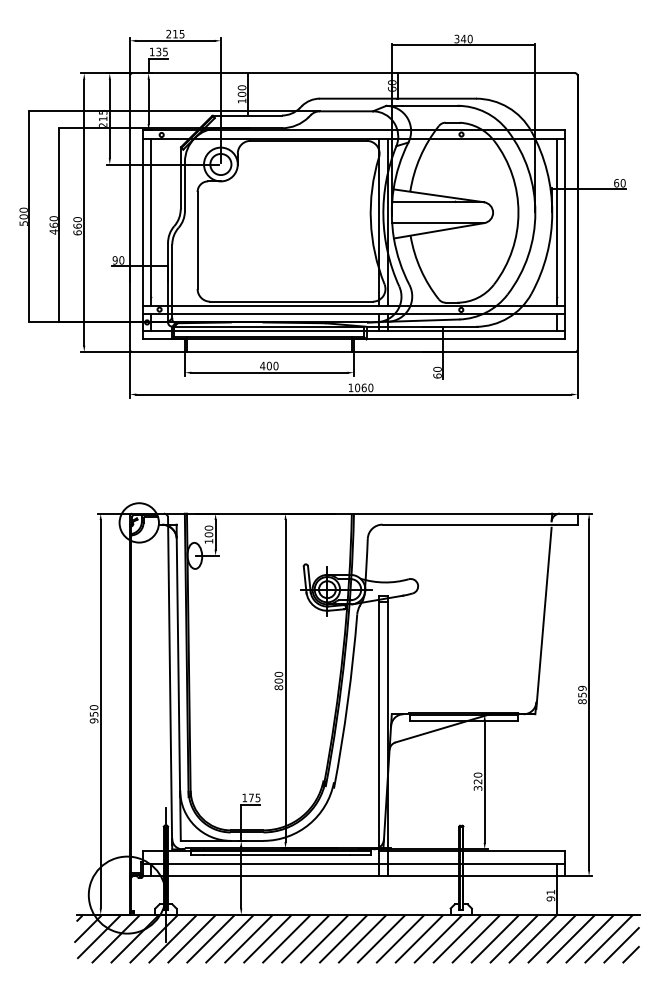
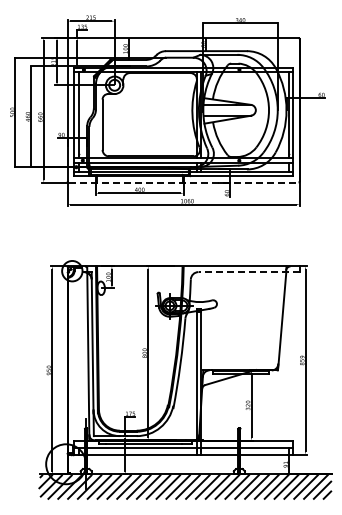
line: (355, 351) -> (184, 182), solid -> dashed
line: (480, 525) -> (249, 272), solid -> dashed

